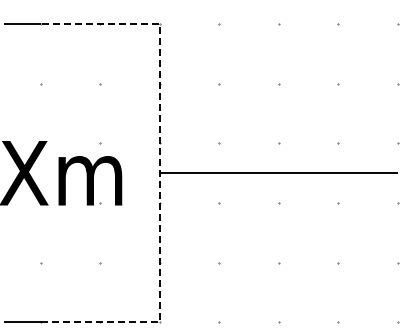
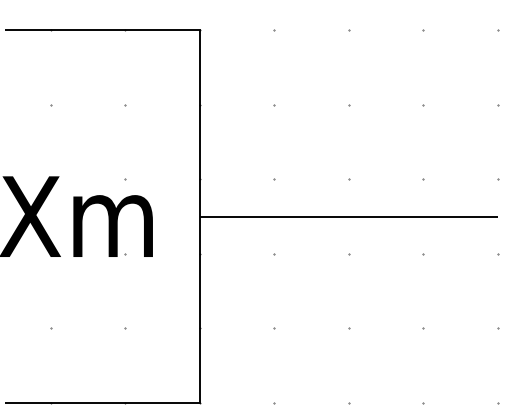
line: (159, 173) -> (199, 217), dashed -> solid

